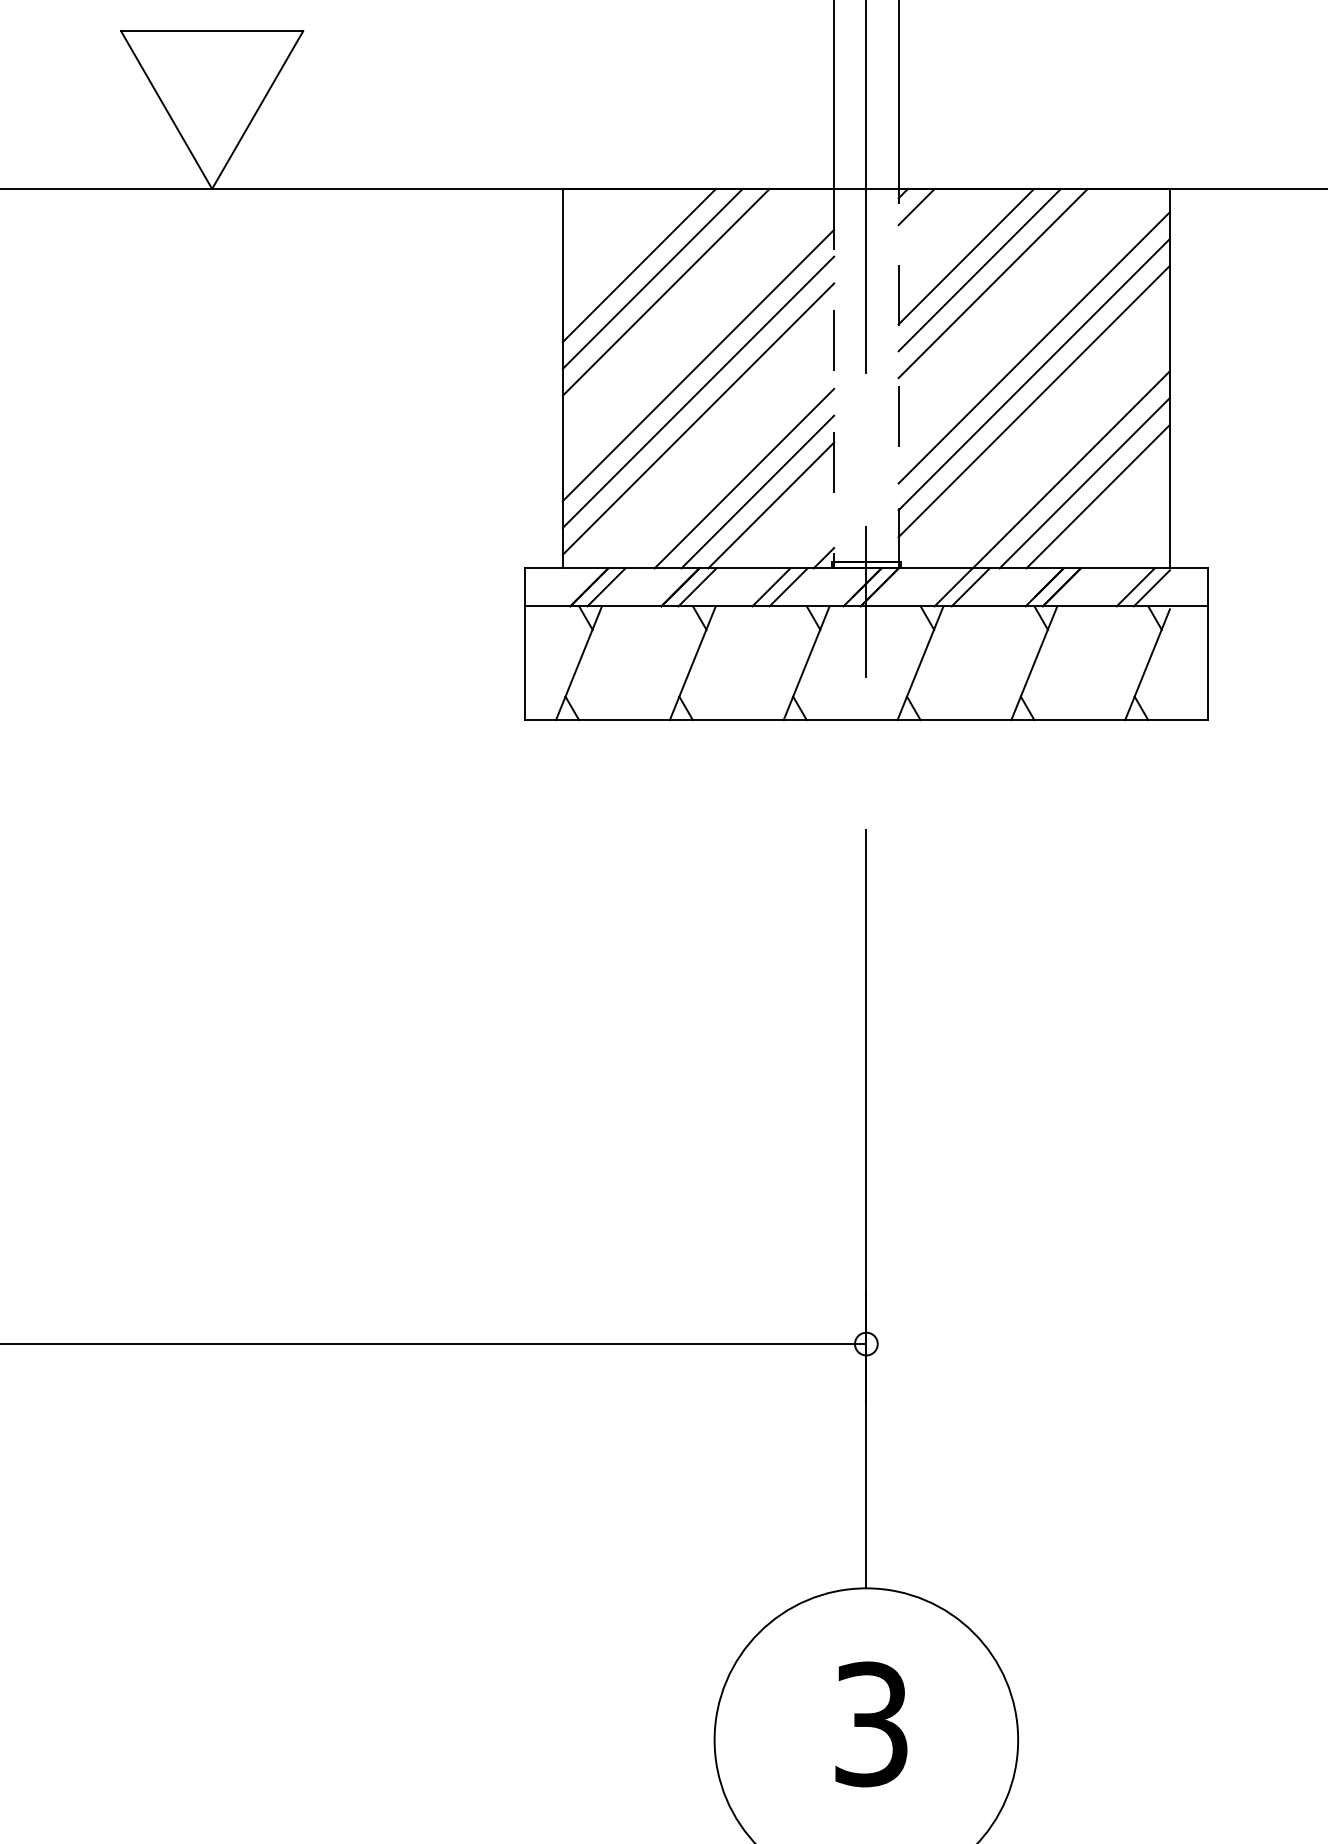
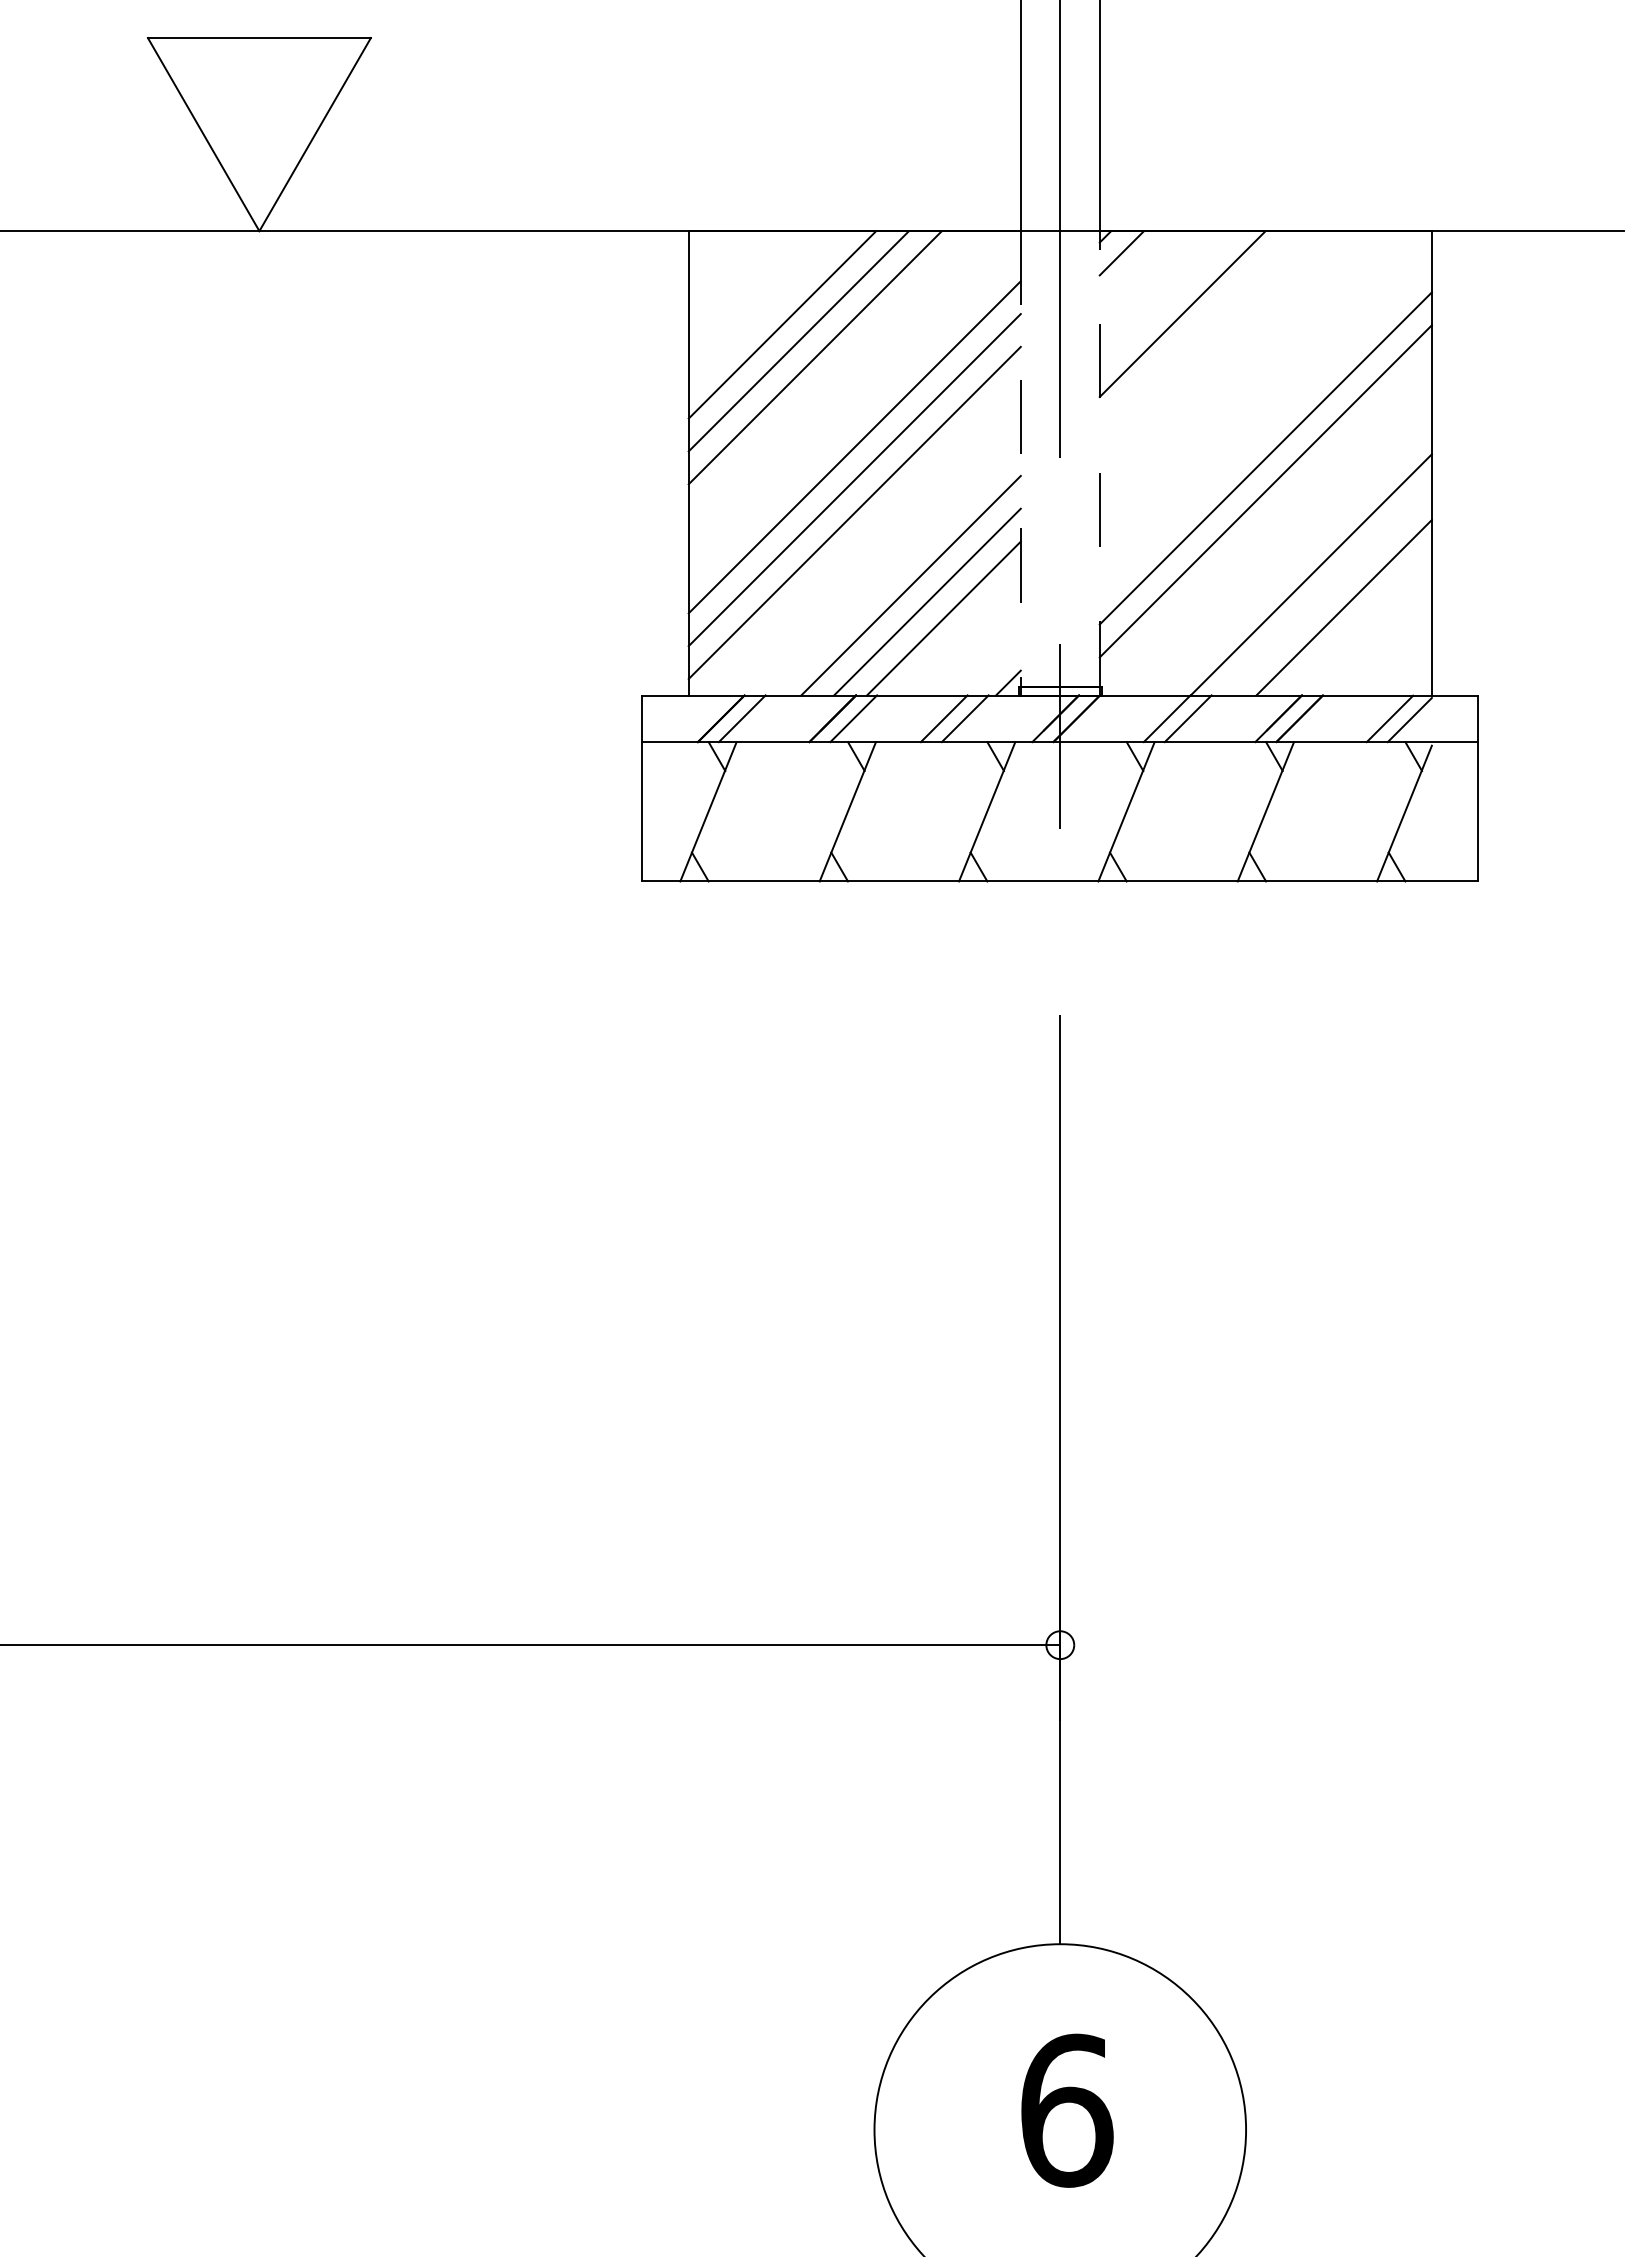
line: (979, 270) -> (1198, 330), removed
line: (993, 283) -> (1215, 346), removed
line: (1034, 347) -> (1265, 425), removed
line: (1084, 483) -> (1327, 591), removed
text: (872, 1724) -> (1067, 2110), 3 -> 6

